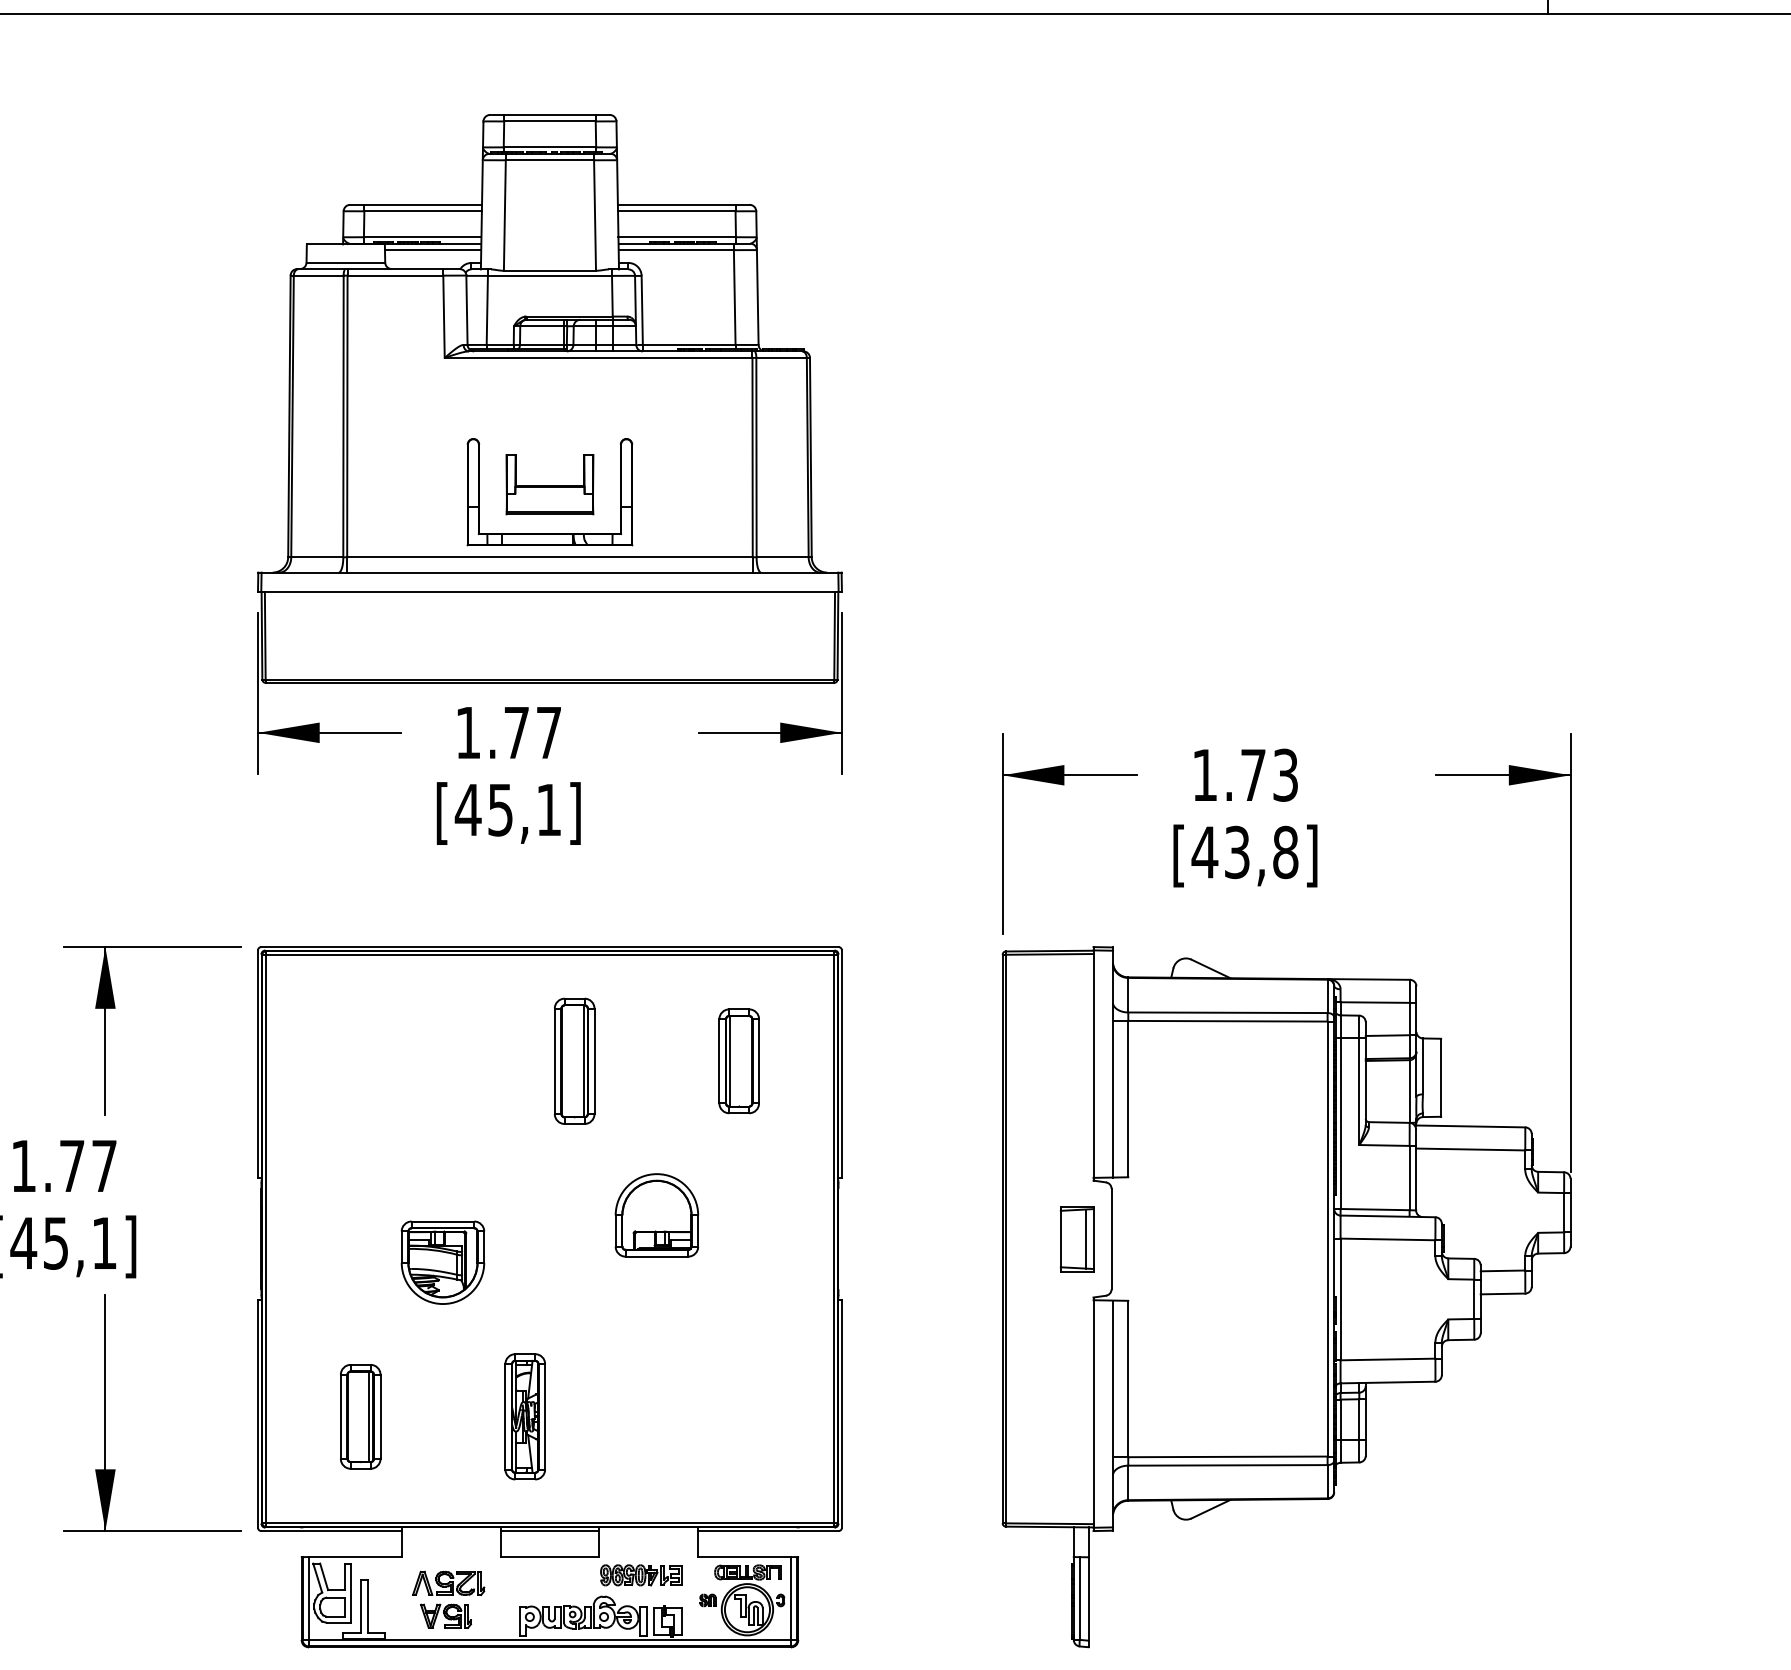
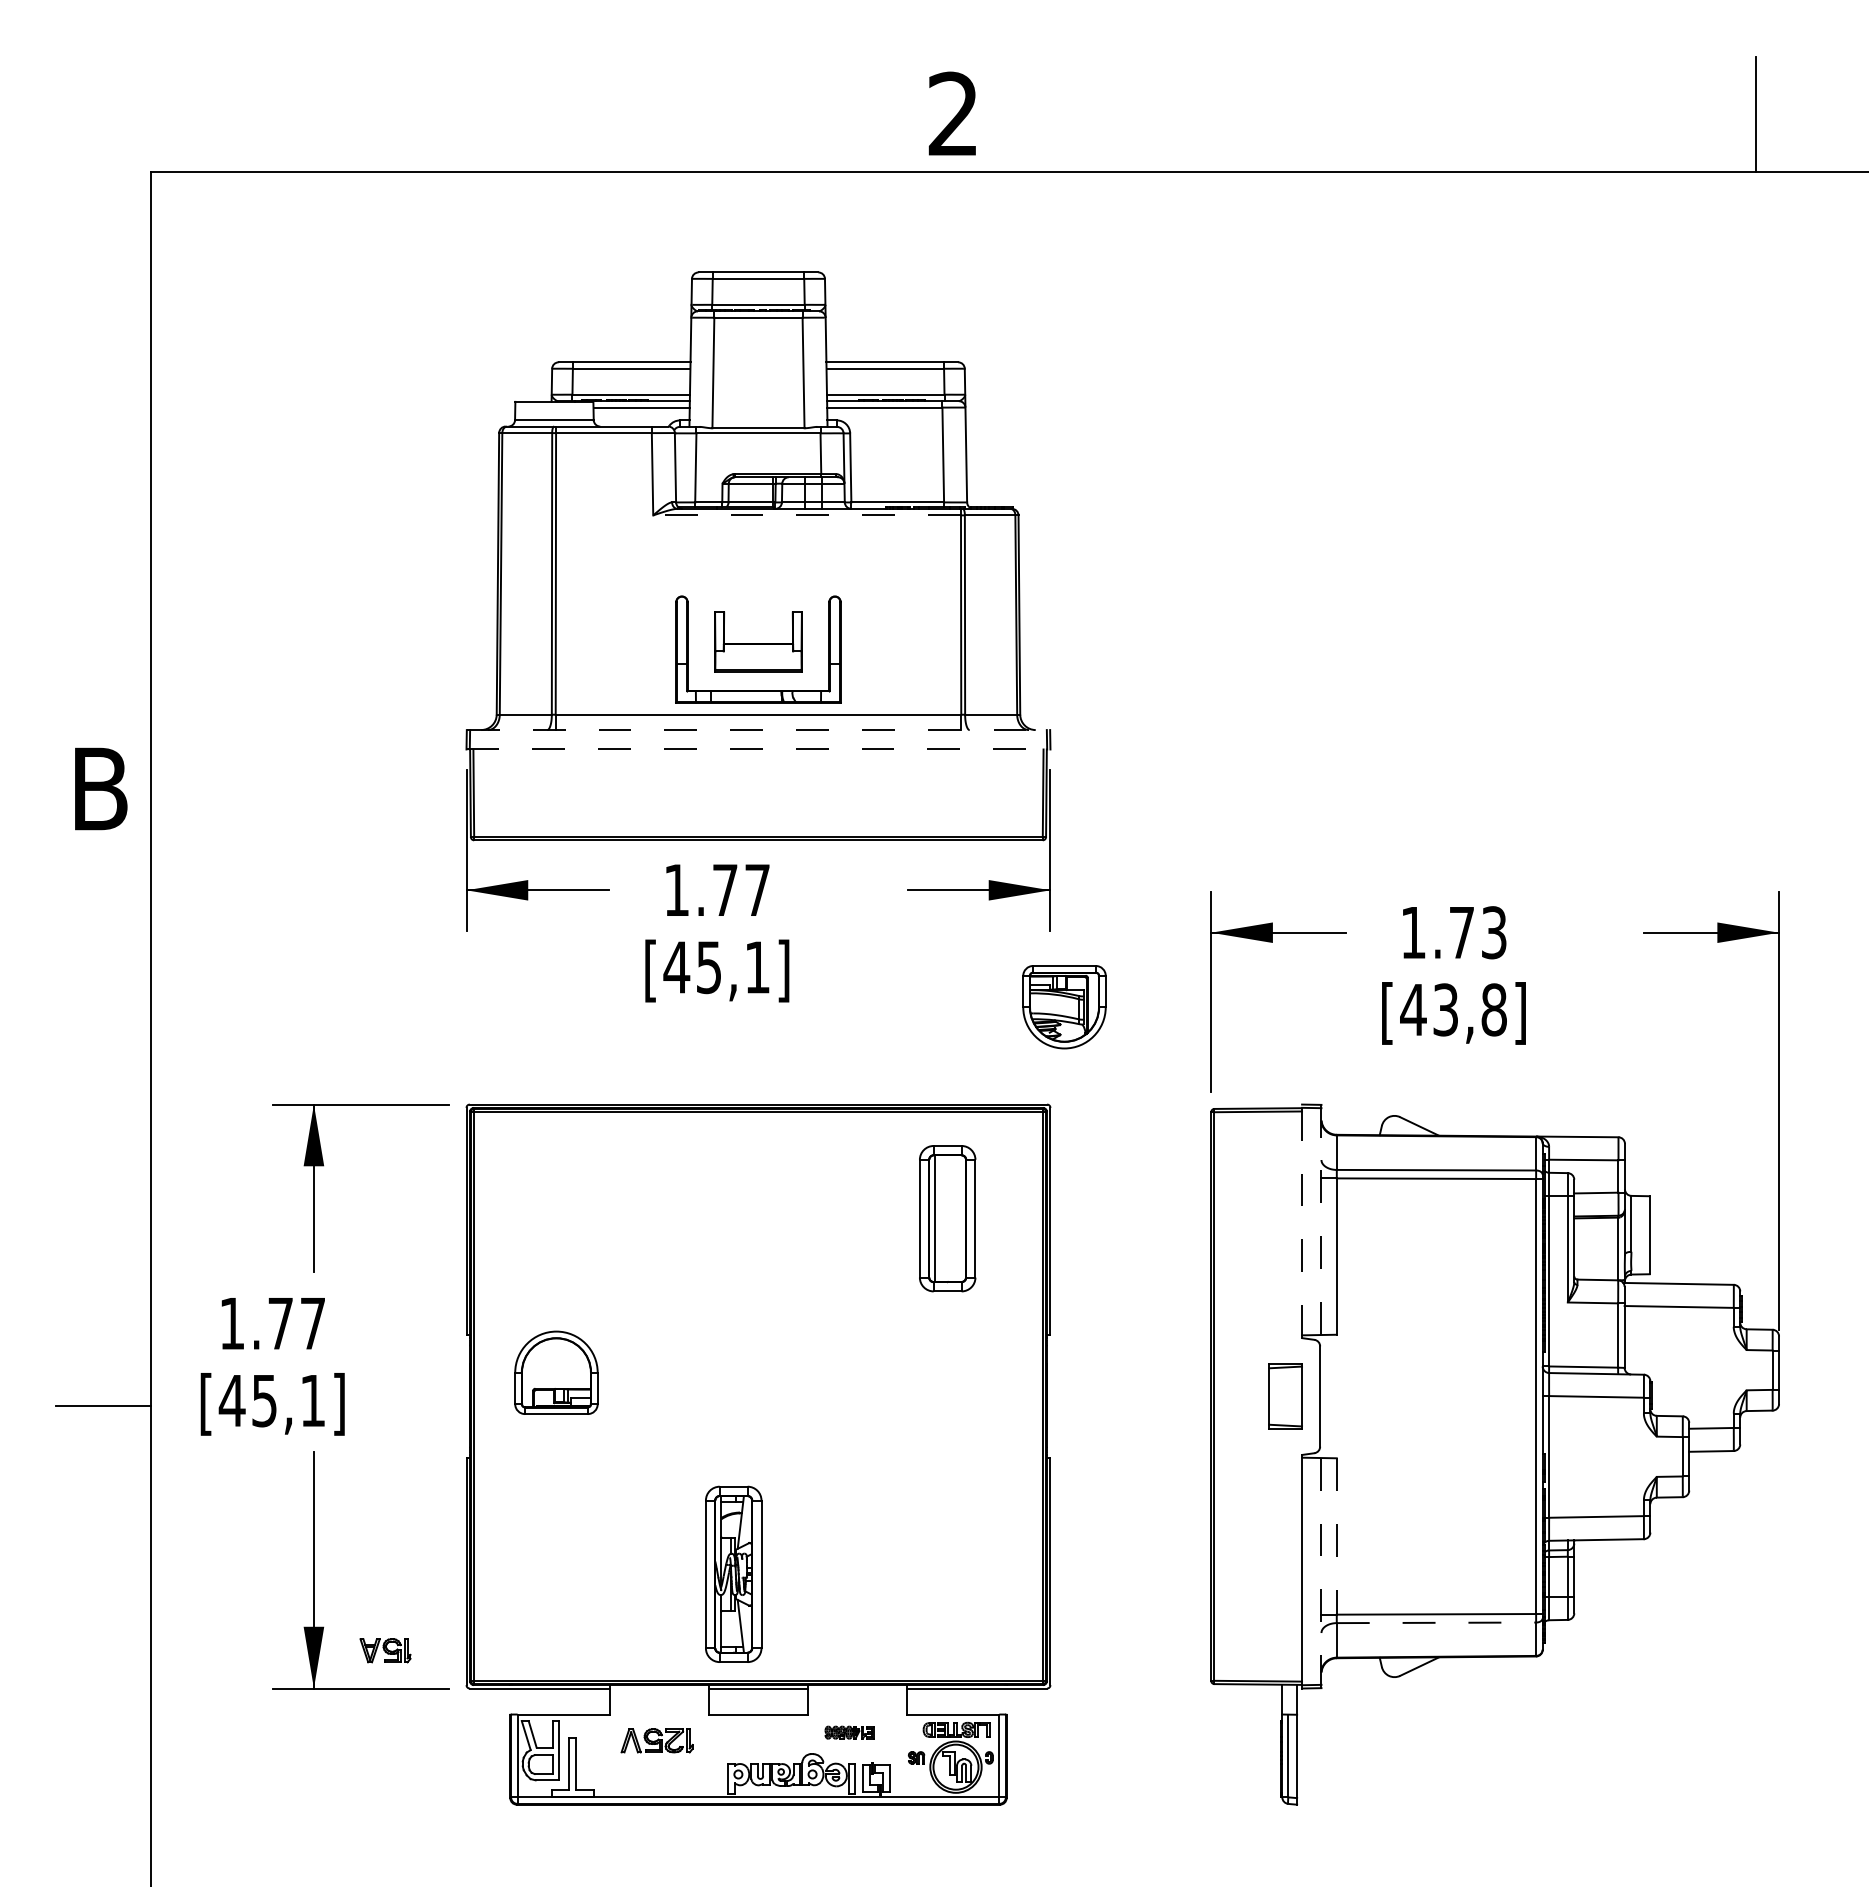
line: (598, 358) -> (807, 515), solid -> dashed
line: (549, 573) -> (758, 730), solid -> dashed
line: (549, 592) -> (758, 749), solid -> dashed
part: (573, 1061) -> (782, 1218), removed
part: (738, 1061) -> (947, 1218), size x1.4
line: (1112, 1062) -> (1321, 1219), solid -> dashed
line: (1093, 1064) -> (1302, 1221), solid -> dashed
part: (656, 1215) -> (556, 1372), moved
line: (1085, 1239) -> (1294, 1396), removed
part: (442, 1263) -> (1064, 1007), moved
line: (1127, 1379) -> (1336, 1536), solid -> dashed
line: (1112, 1415) -> (1321, 1572), solid -> dashed
part: (524, 1416) -> (733, 1573), size x1.4
part: (359, 1417) -> (568, 1574), removed
line: (1227, 1465) -> (1436, 1622), solid -> dashed
part: (640, 1575) -> (849, 1732), size x0.6
part: (445, 1616) -> (385, 1650), moved

